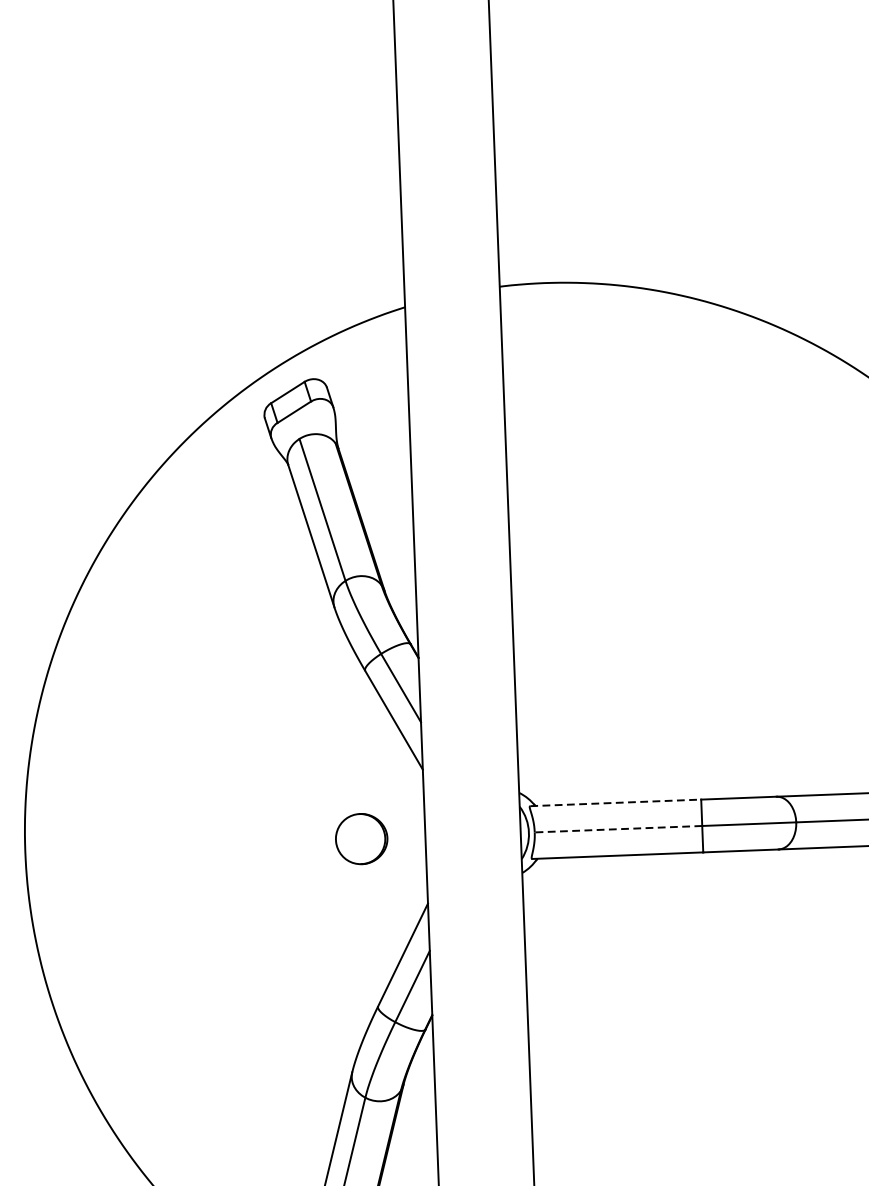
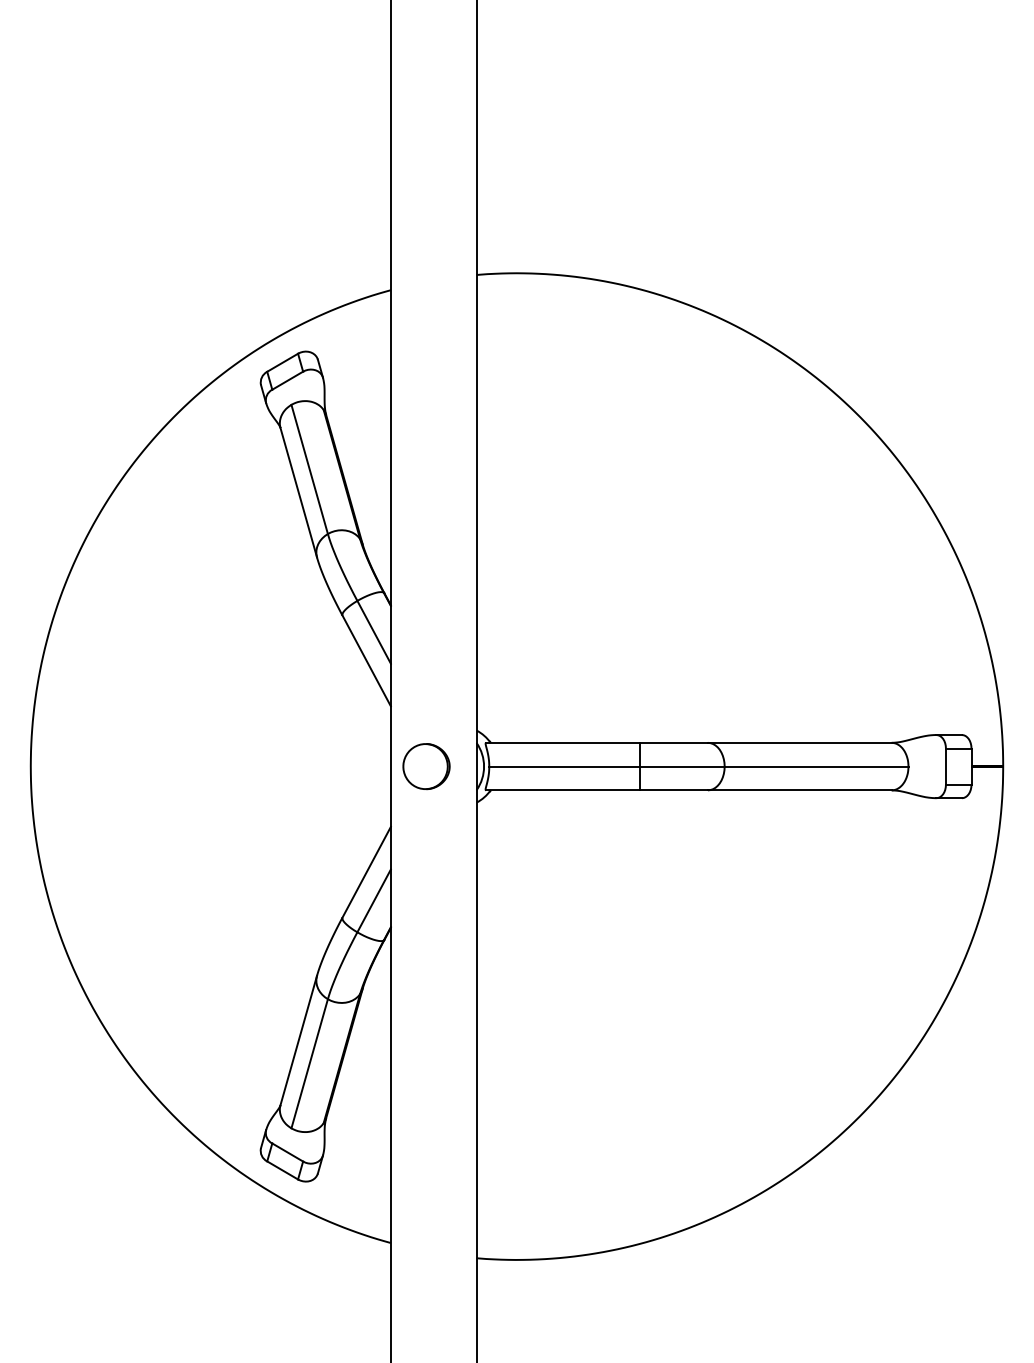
line: (616, 802) -> (563, 742), dashed -> solid
line: (618, 829) -> (564, 766), dashed -> solid
part: (361, 838) -> (426, 766), moved

